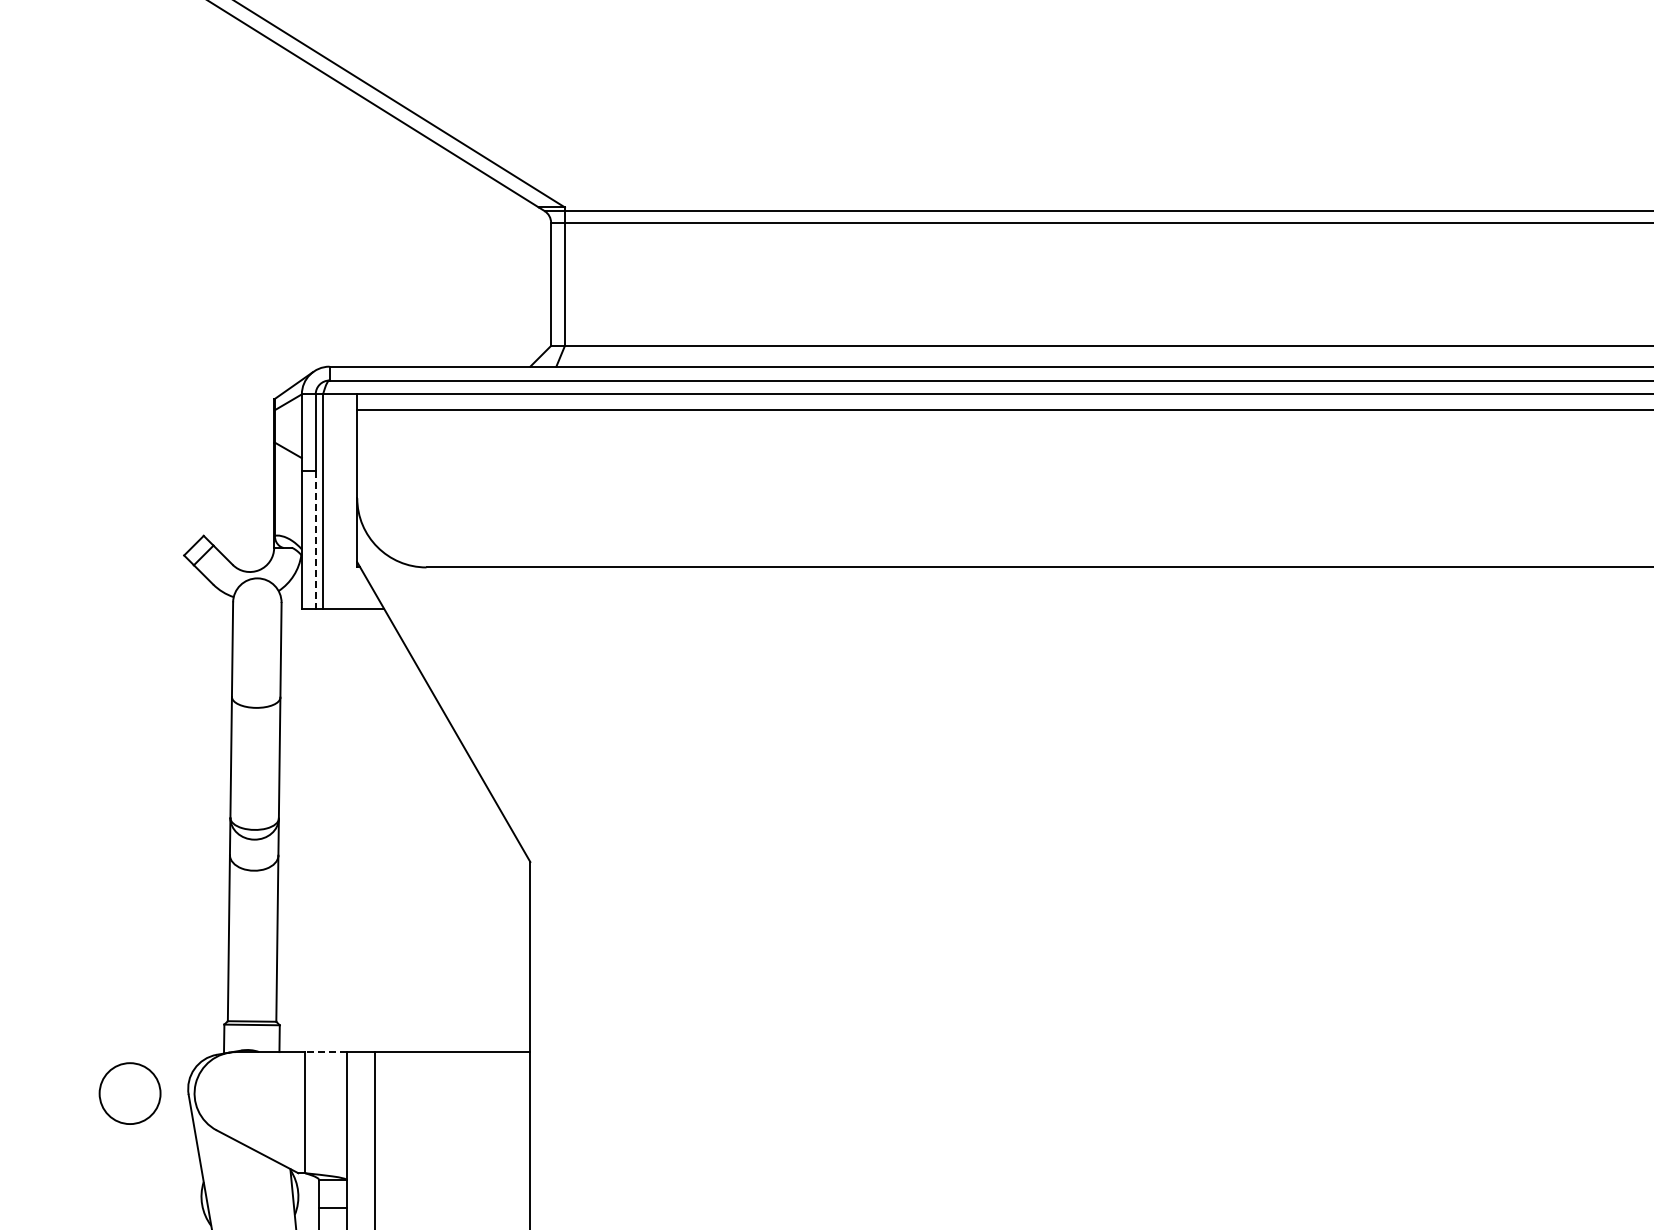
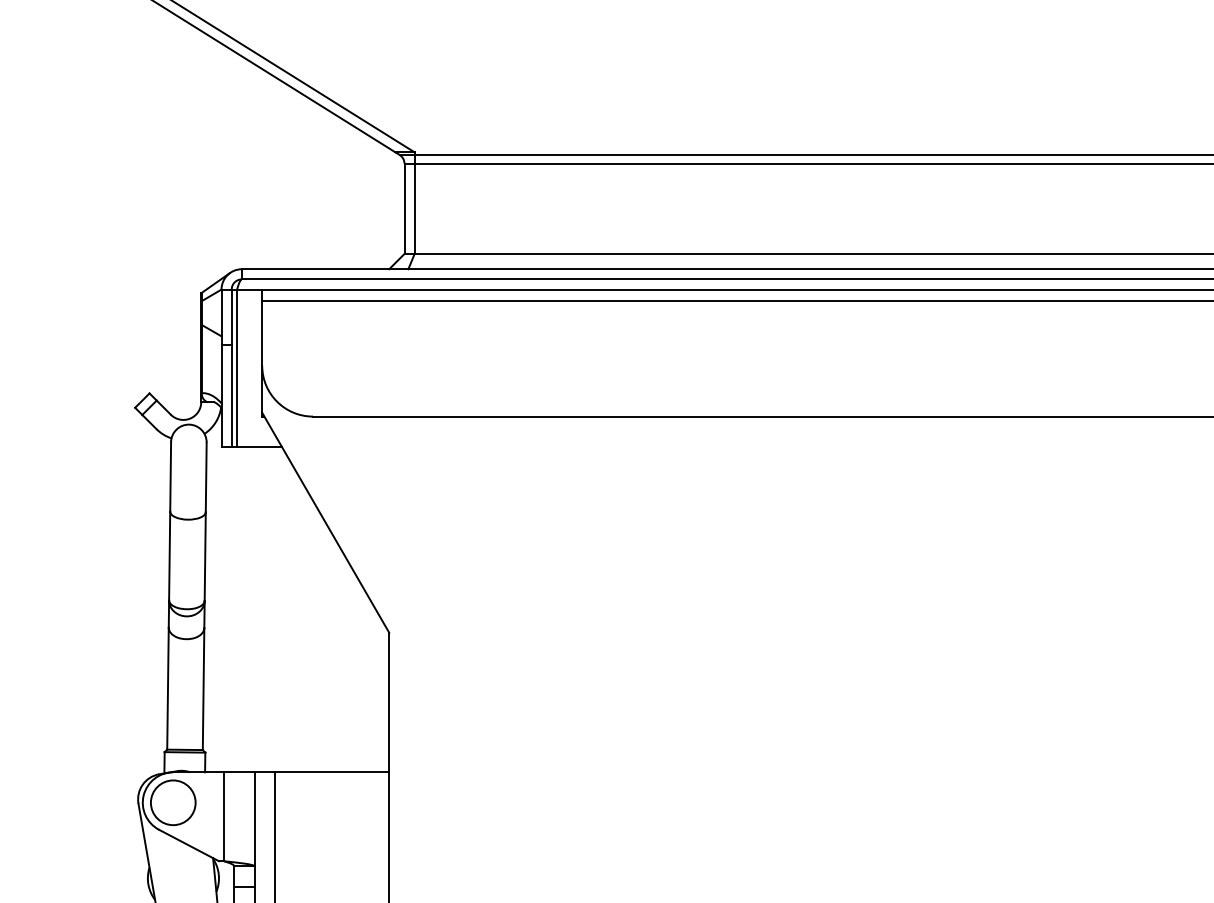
line: (315, 540) -> (231, 396), dashed -> solid
line: (326, 1052) -> (239, 772), dashed -> solid
circle: (129, 1093) -> (172, 802), moved

